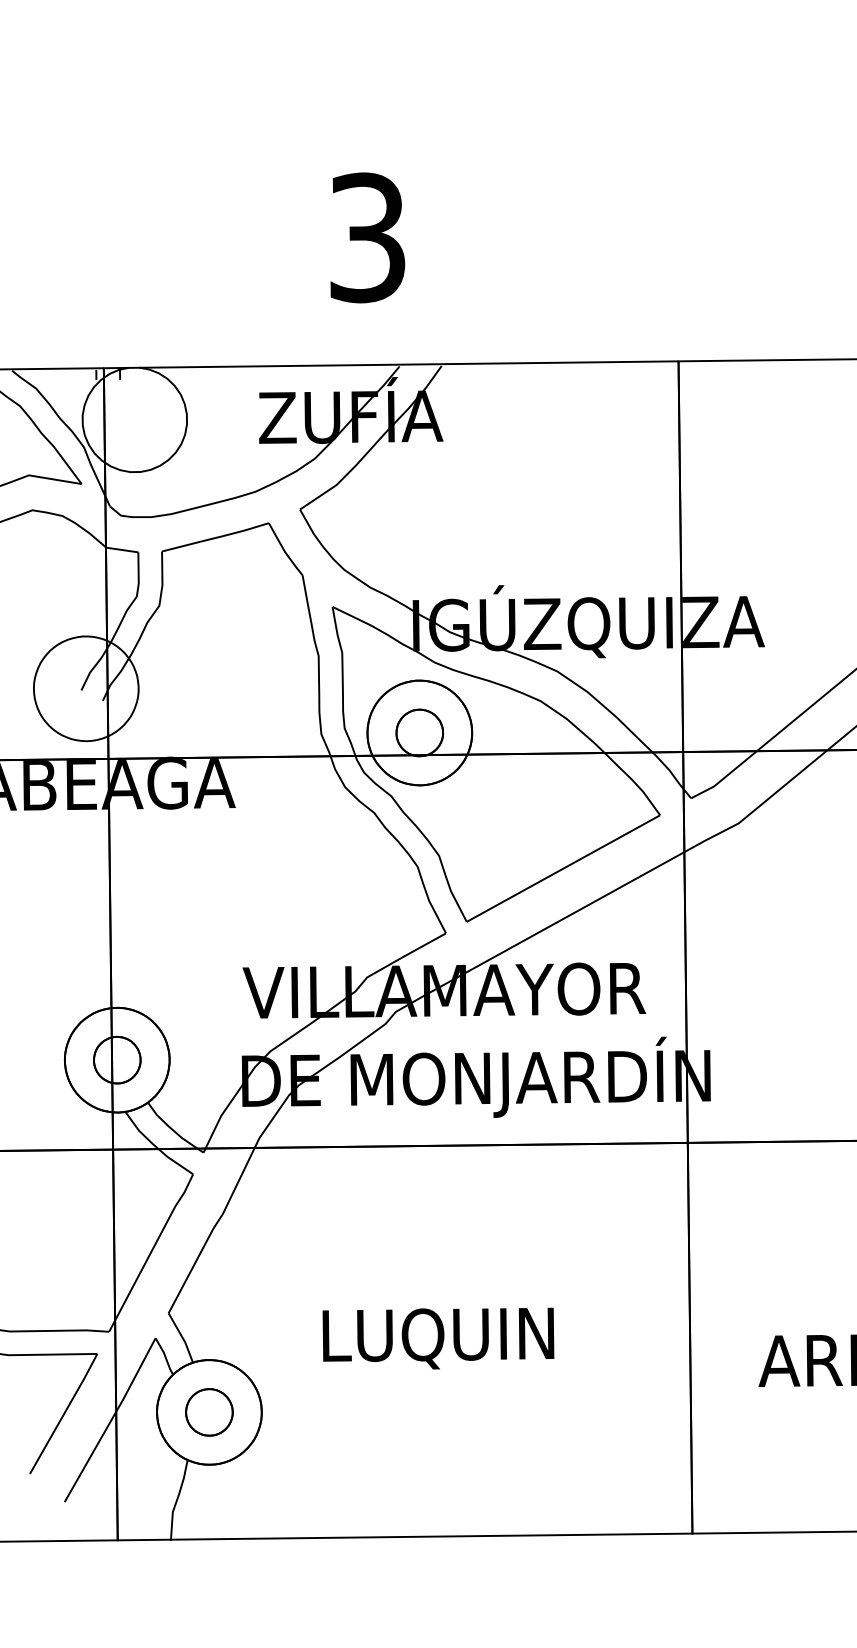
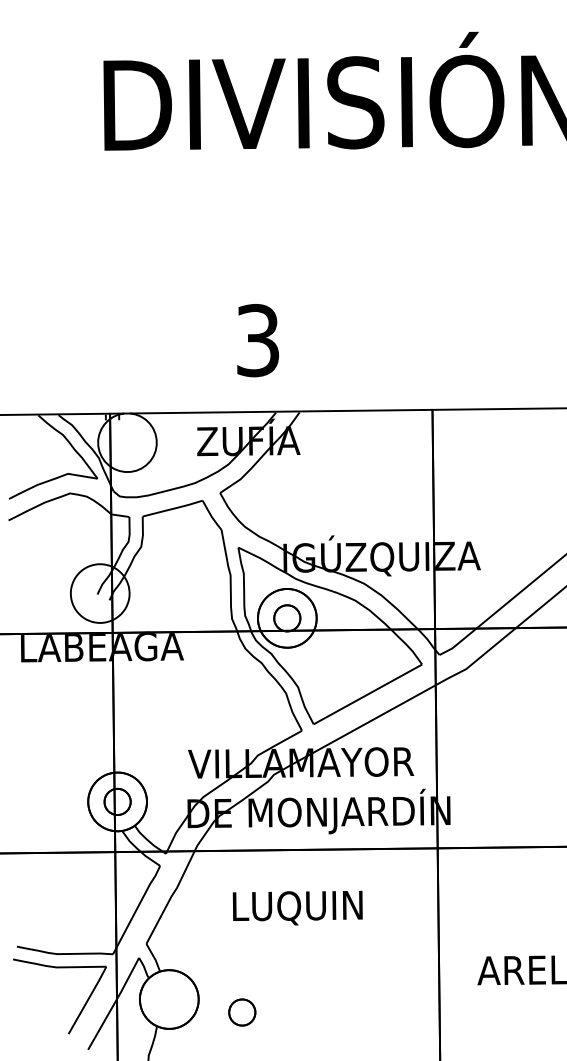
text: (437, 1337) -> (297, 907), moved
part: (209, 1412) -> (242, 1012), moved

